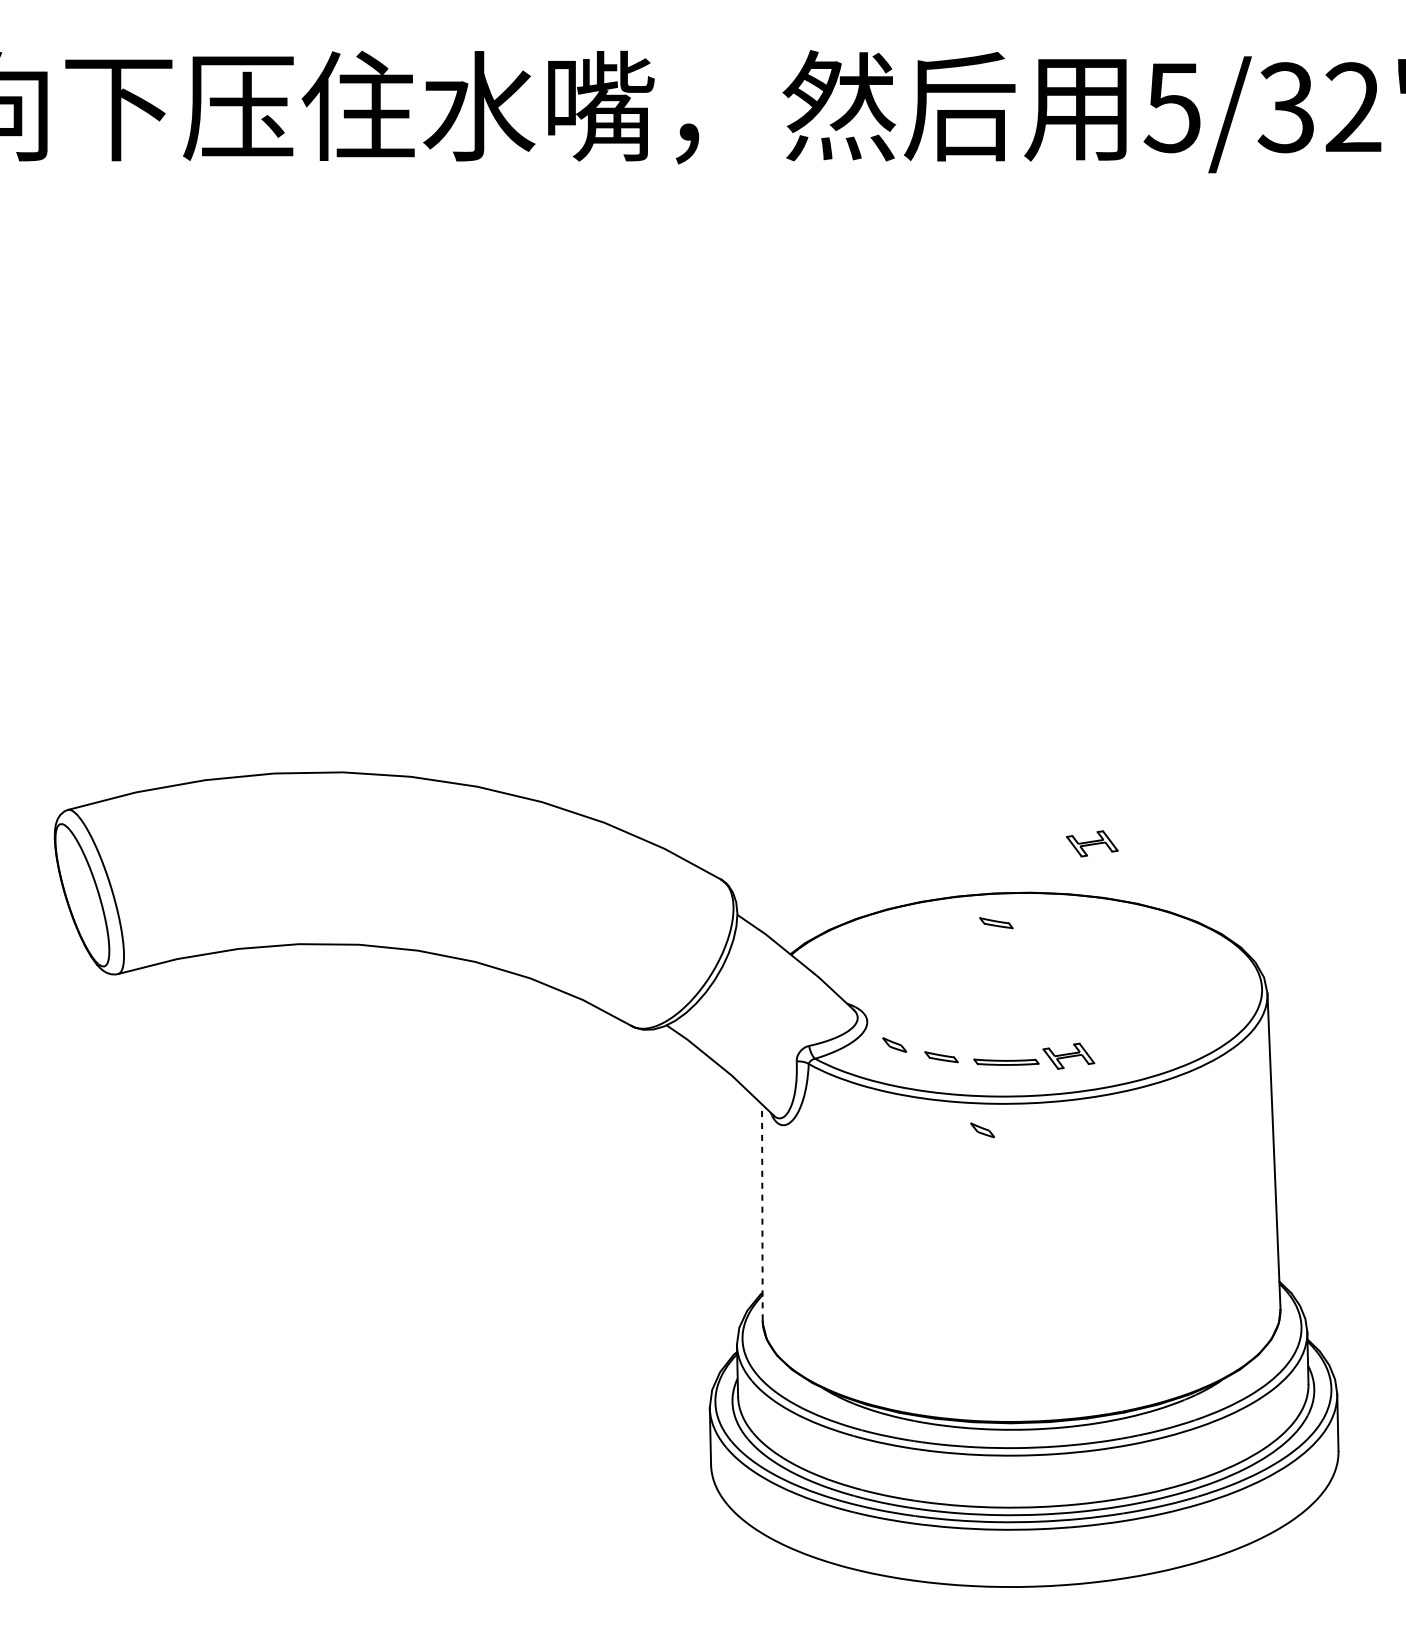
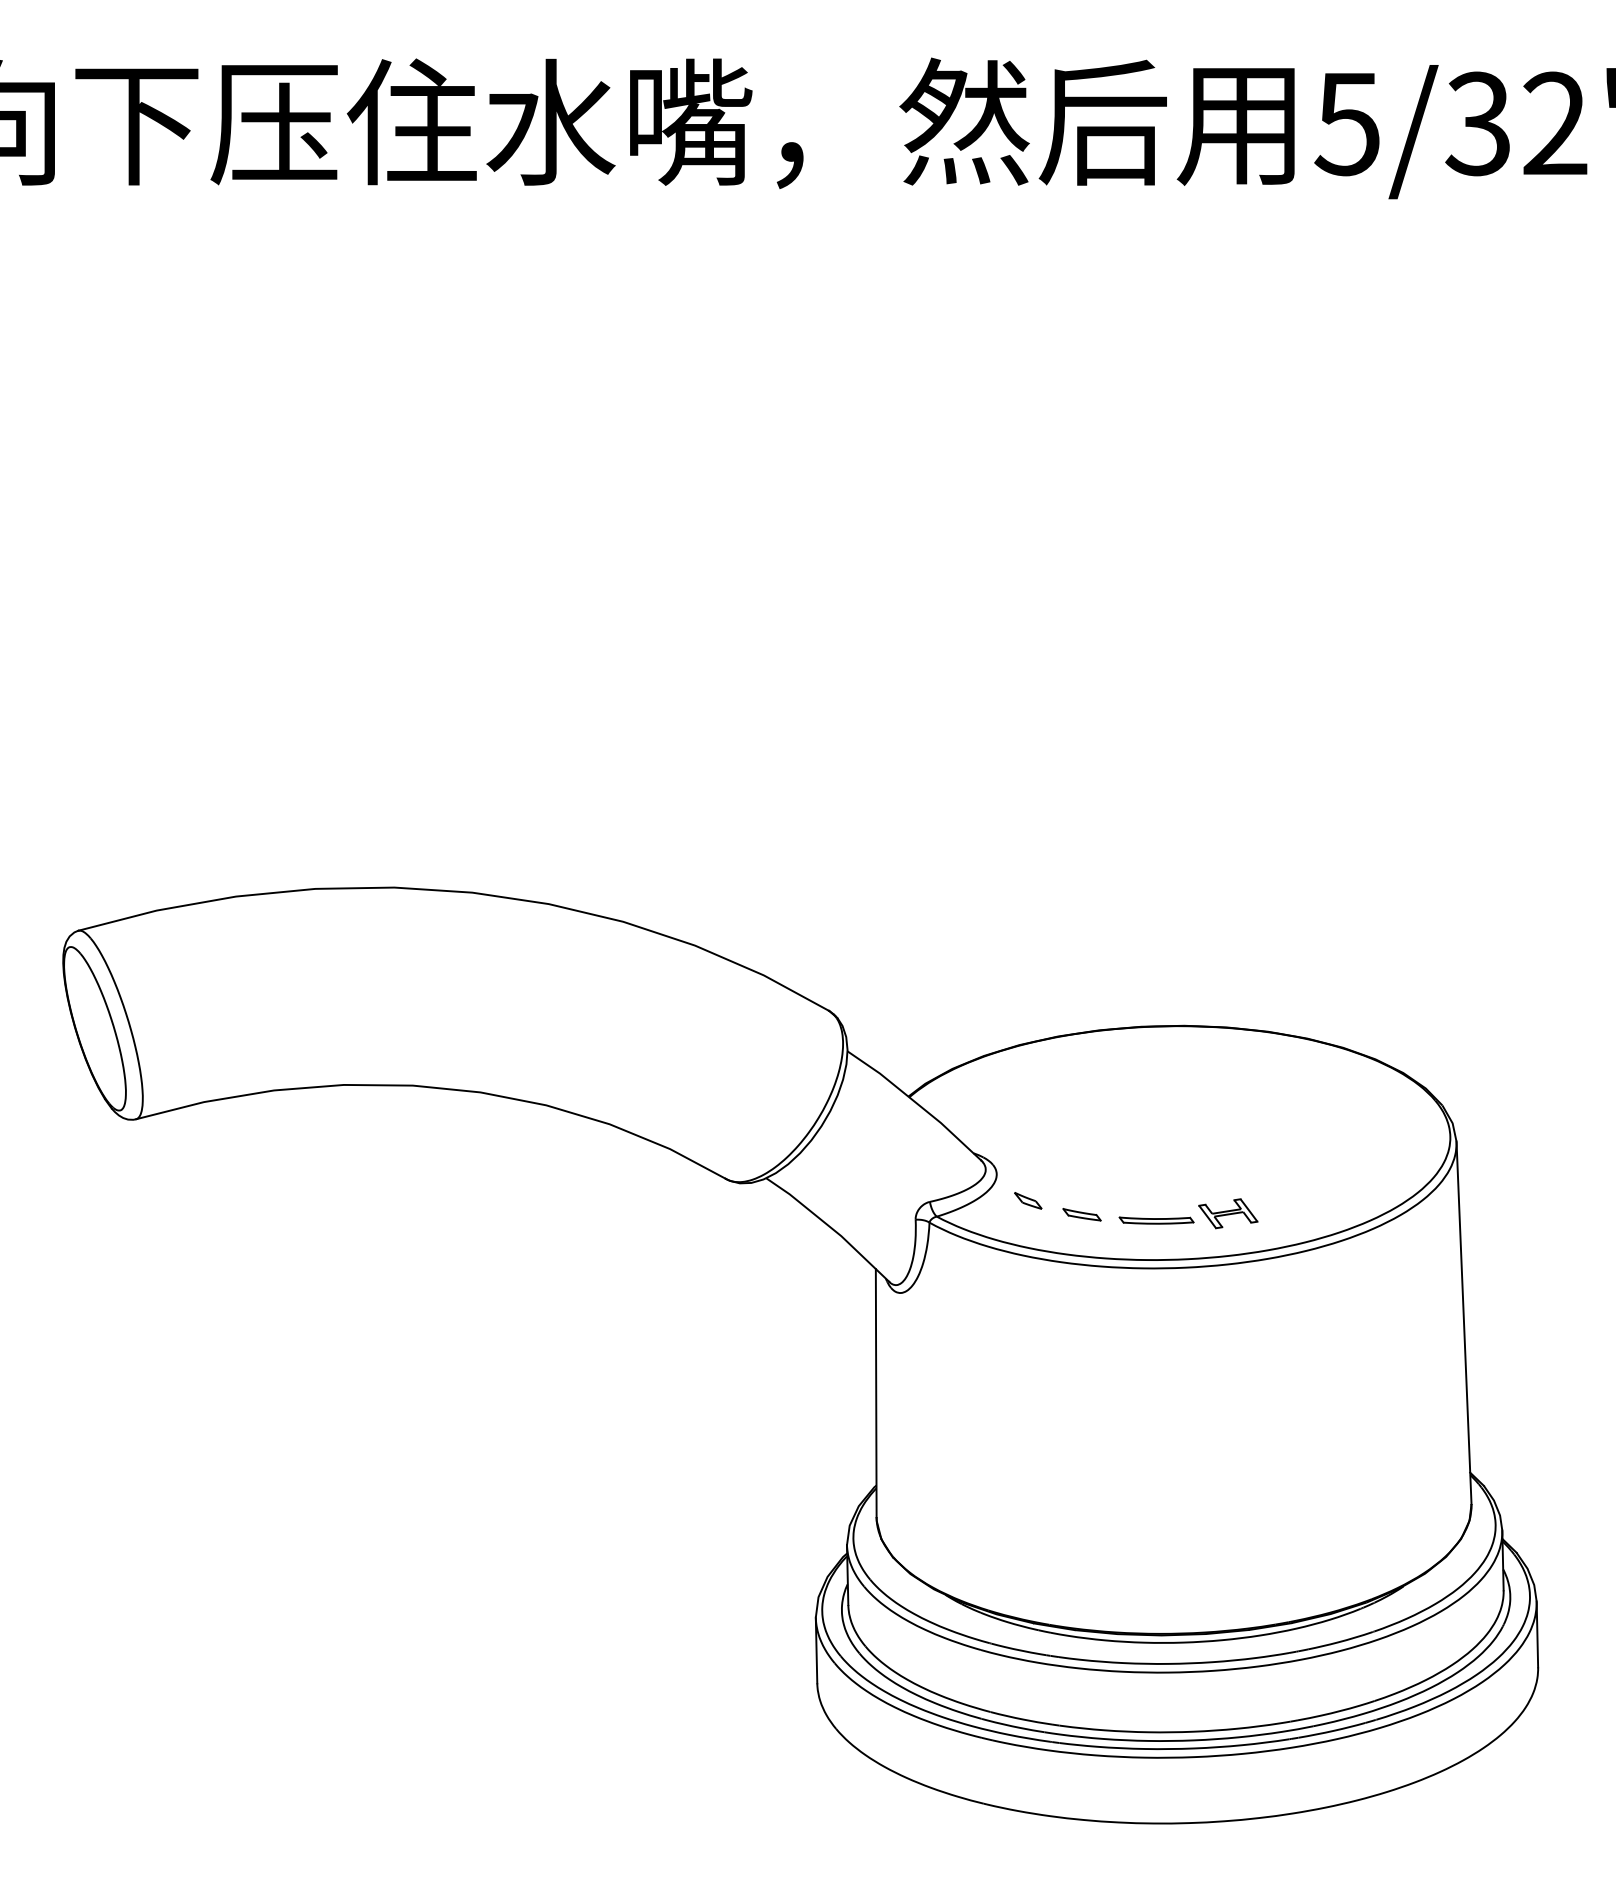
part: (1092, 843) -> (1255, 969), removed
part: (995, 922) -> (1144, 1060), removed
part: (982, 1130) -> (1129, 1298), removed
line: (762, 1211) -> (876, 1392), dashed -> solid

